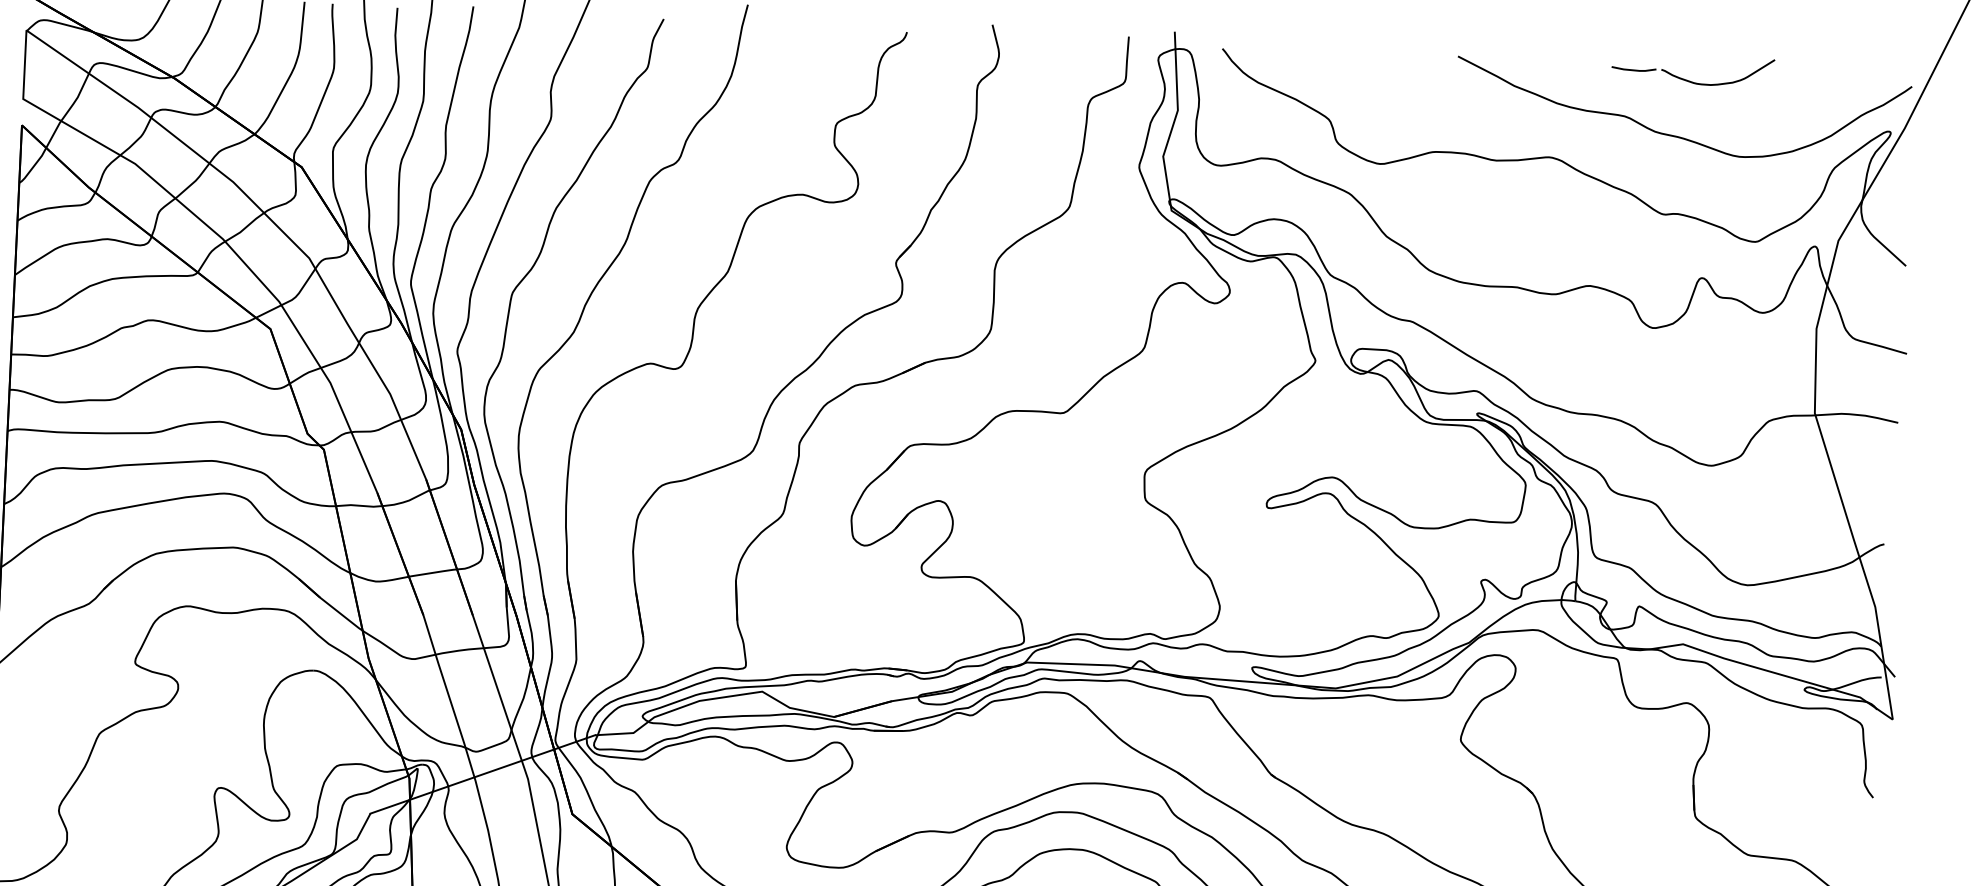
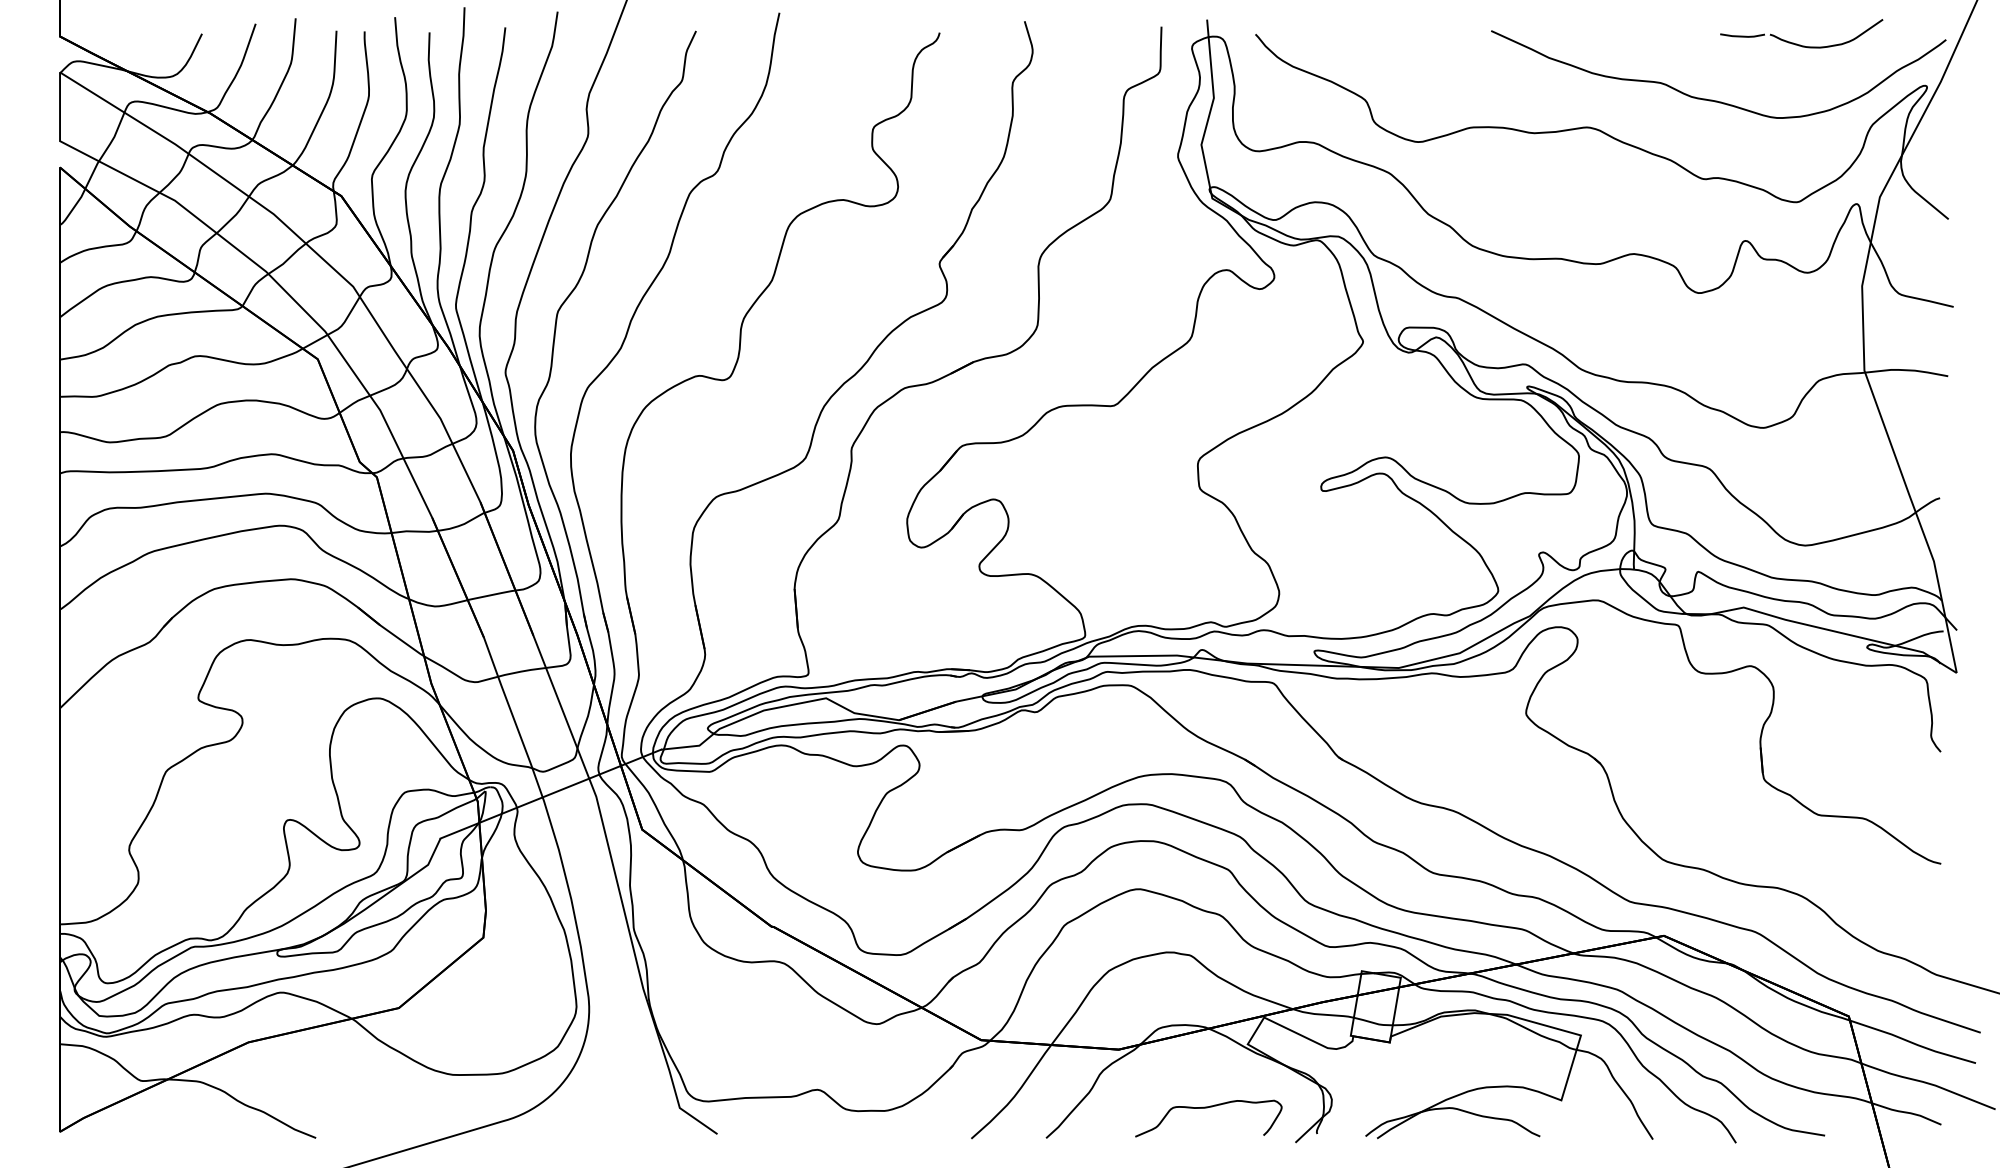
part: (1688, 79) -> (1797, 43), moved

